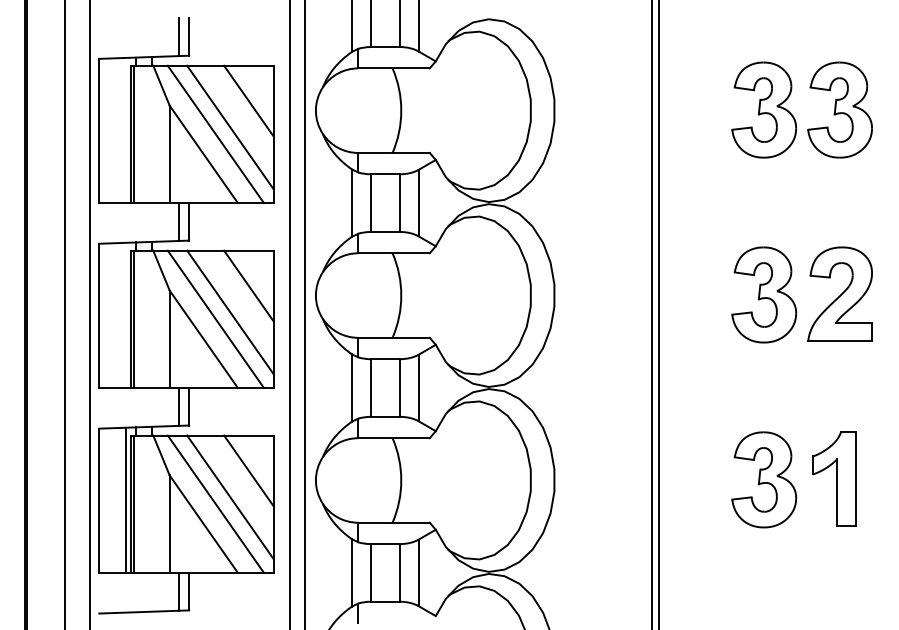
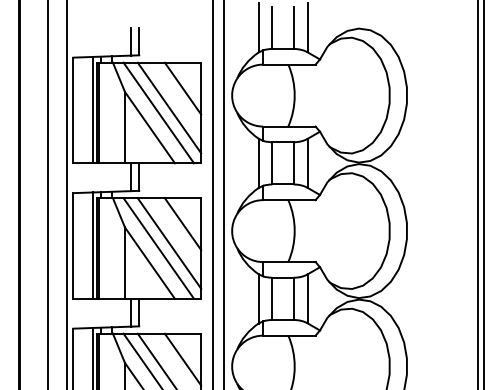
line: (125, 130) -> (92, 110), added
line: (125, 315) -> (92, 245), added

